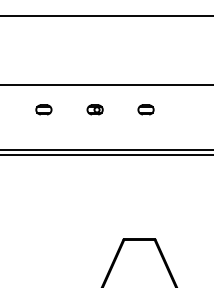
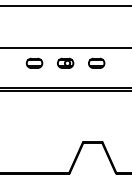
part: (43, 108) -> (34, 62), size x1.67
part: (94, 108) -> (65, 62), size x1.67
part: (145, 108) -> (96, 62), size x1.67

